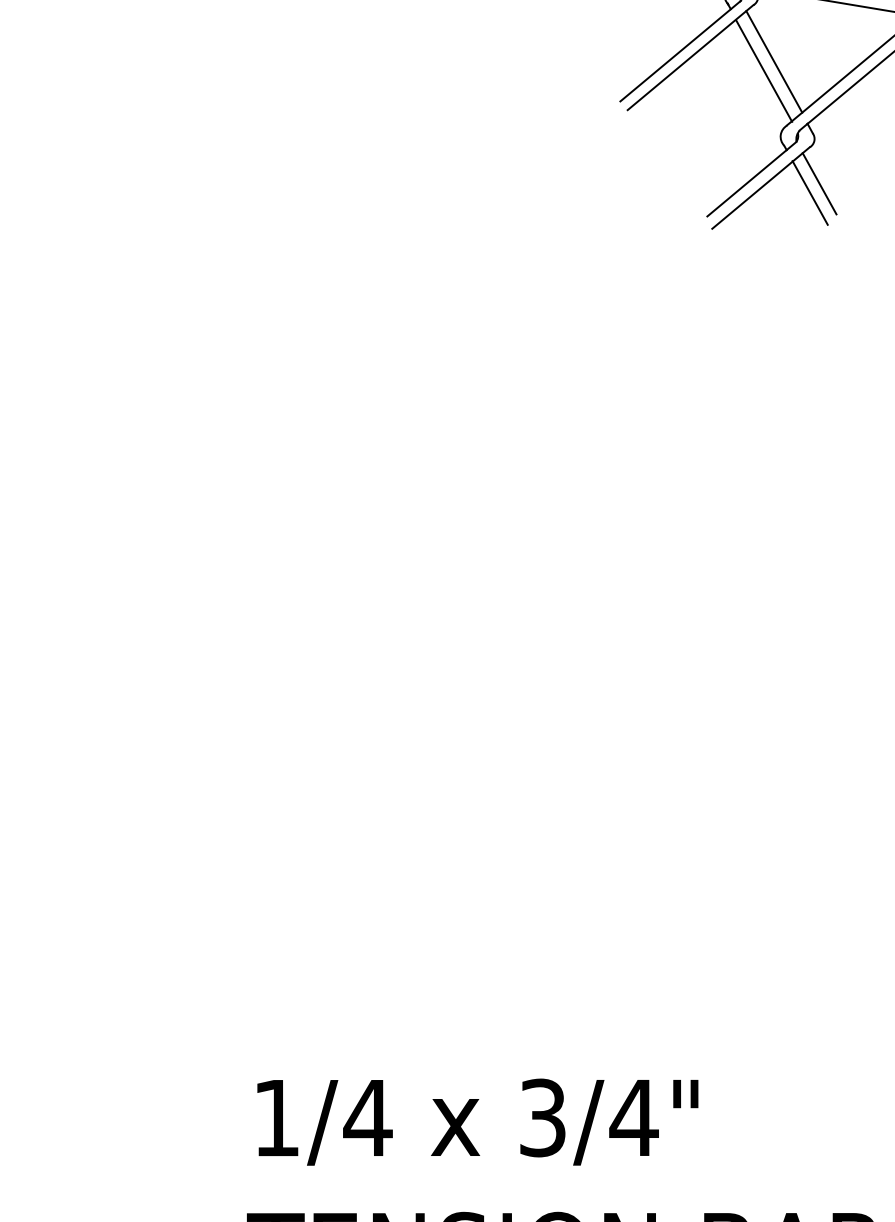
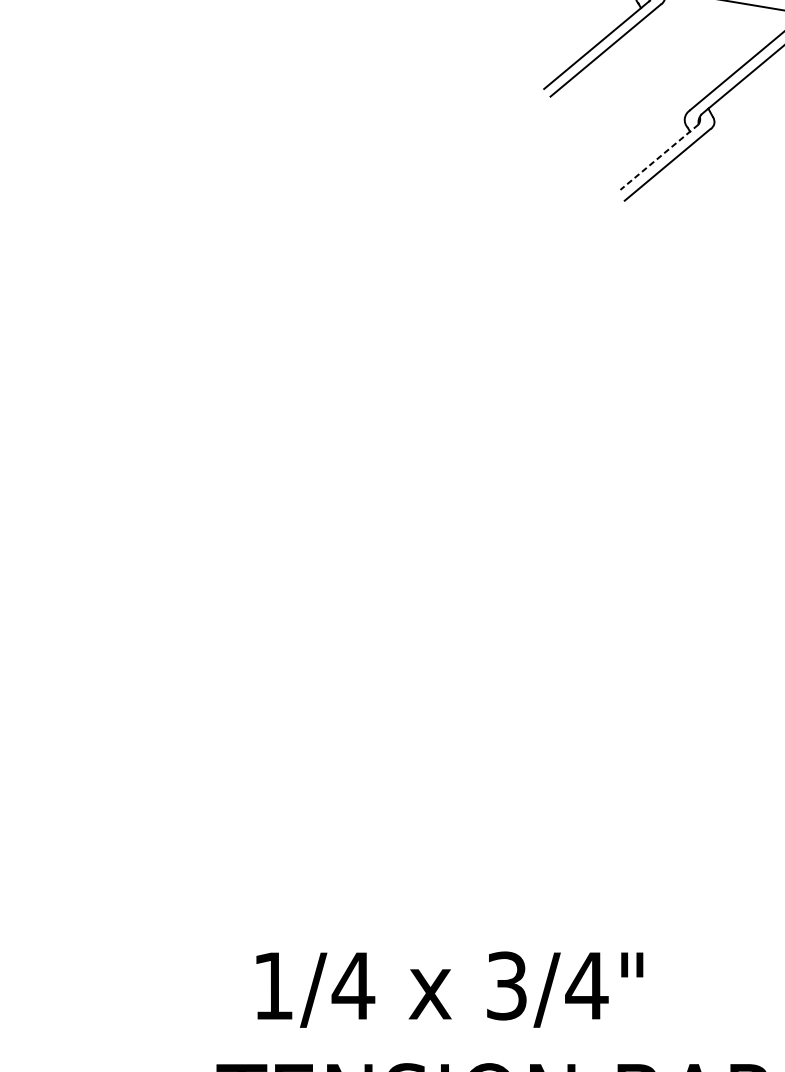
line: (774, 61) -> (679, 53), removed
line: (764, 70) -> (670, 61), removed
line: (751, 179) -> (659, 157), solid -> dashed
line: (819, 183) -> (718, 160), removed
line: (809, 192) -> (710, 168), removed
text: (477, 1121) -> (449, 989), moved

